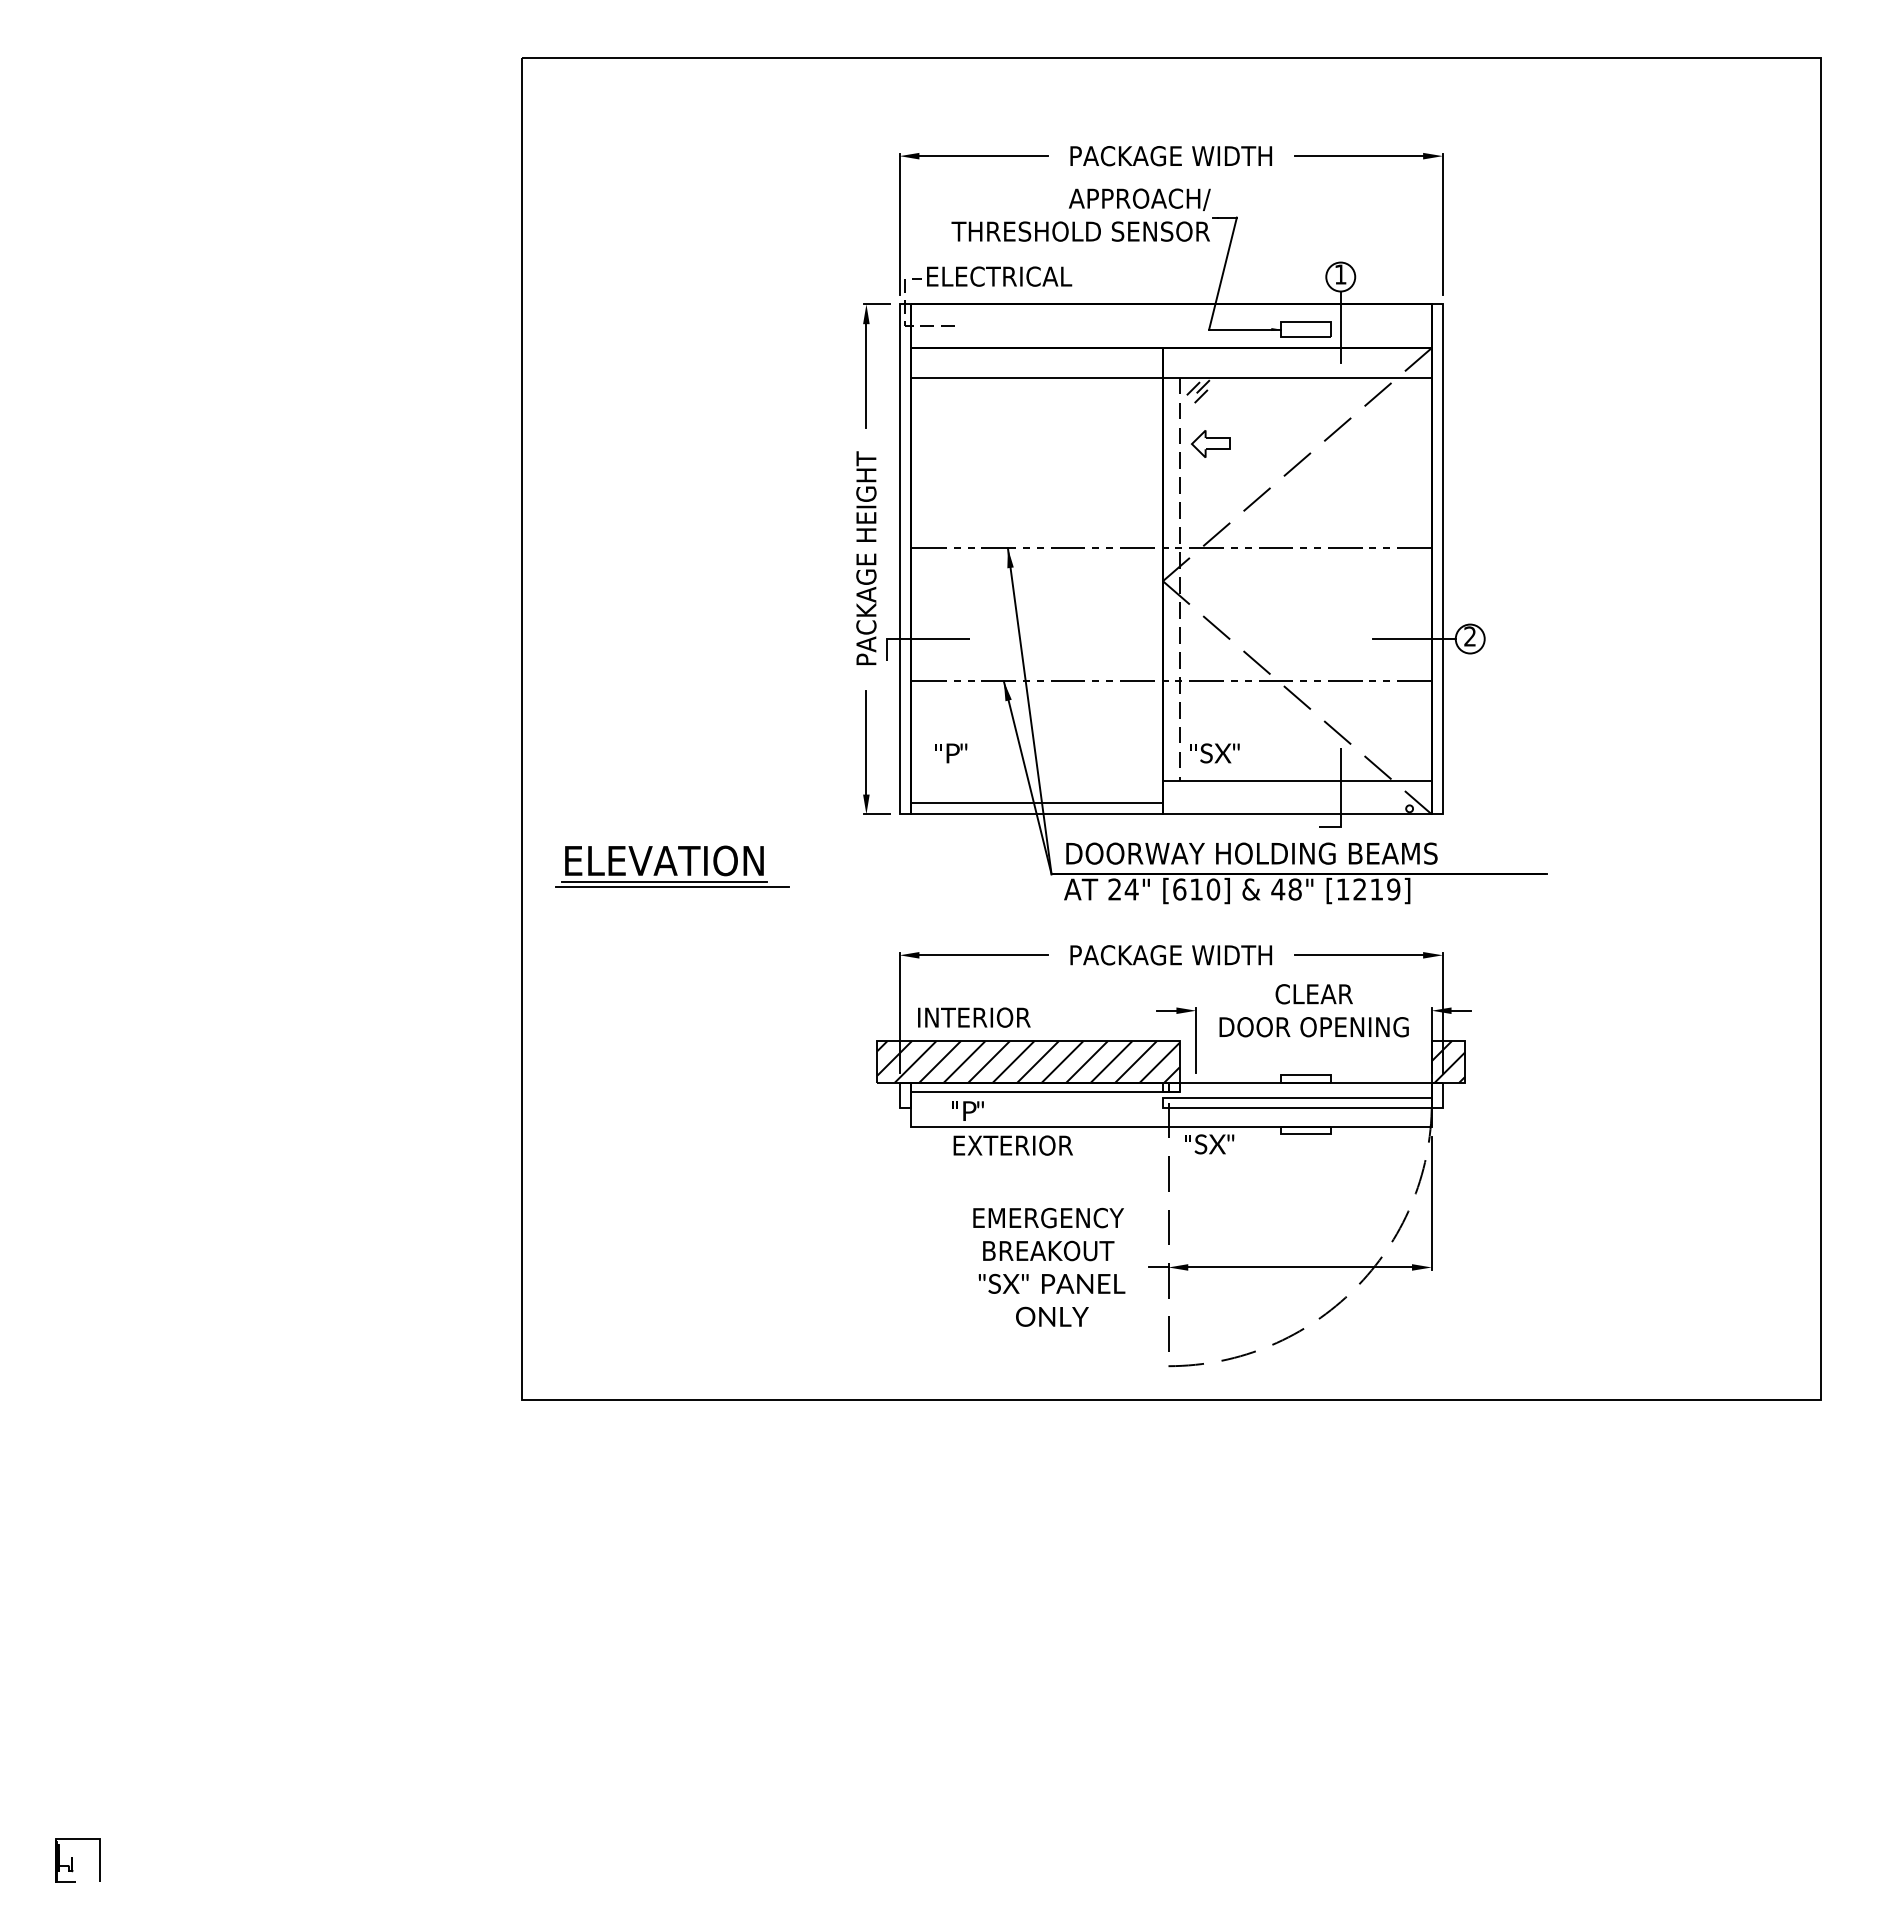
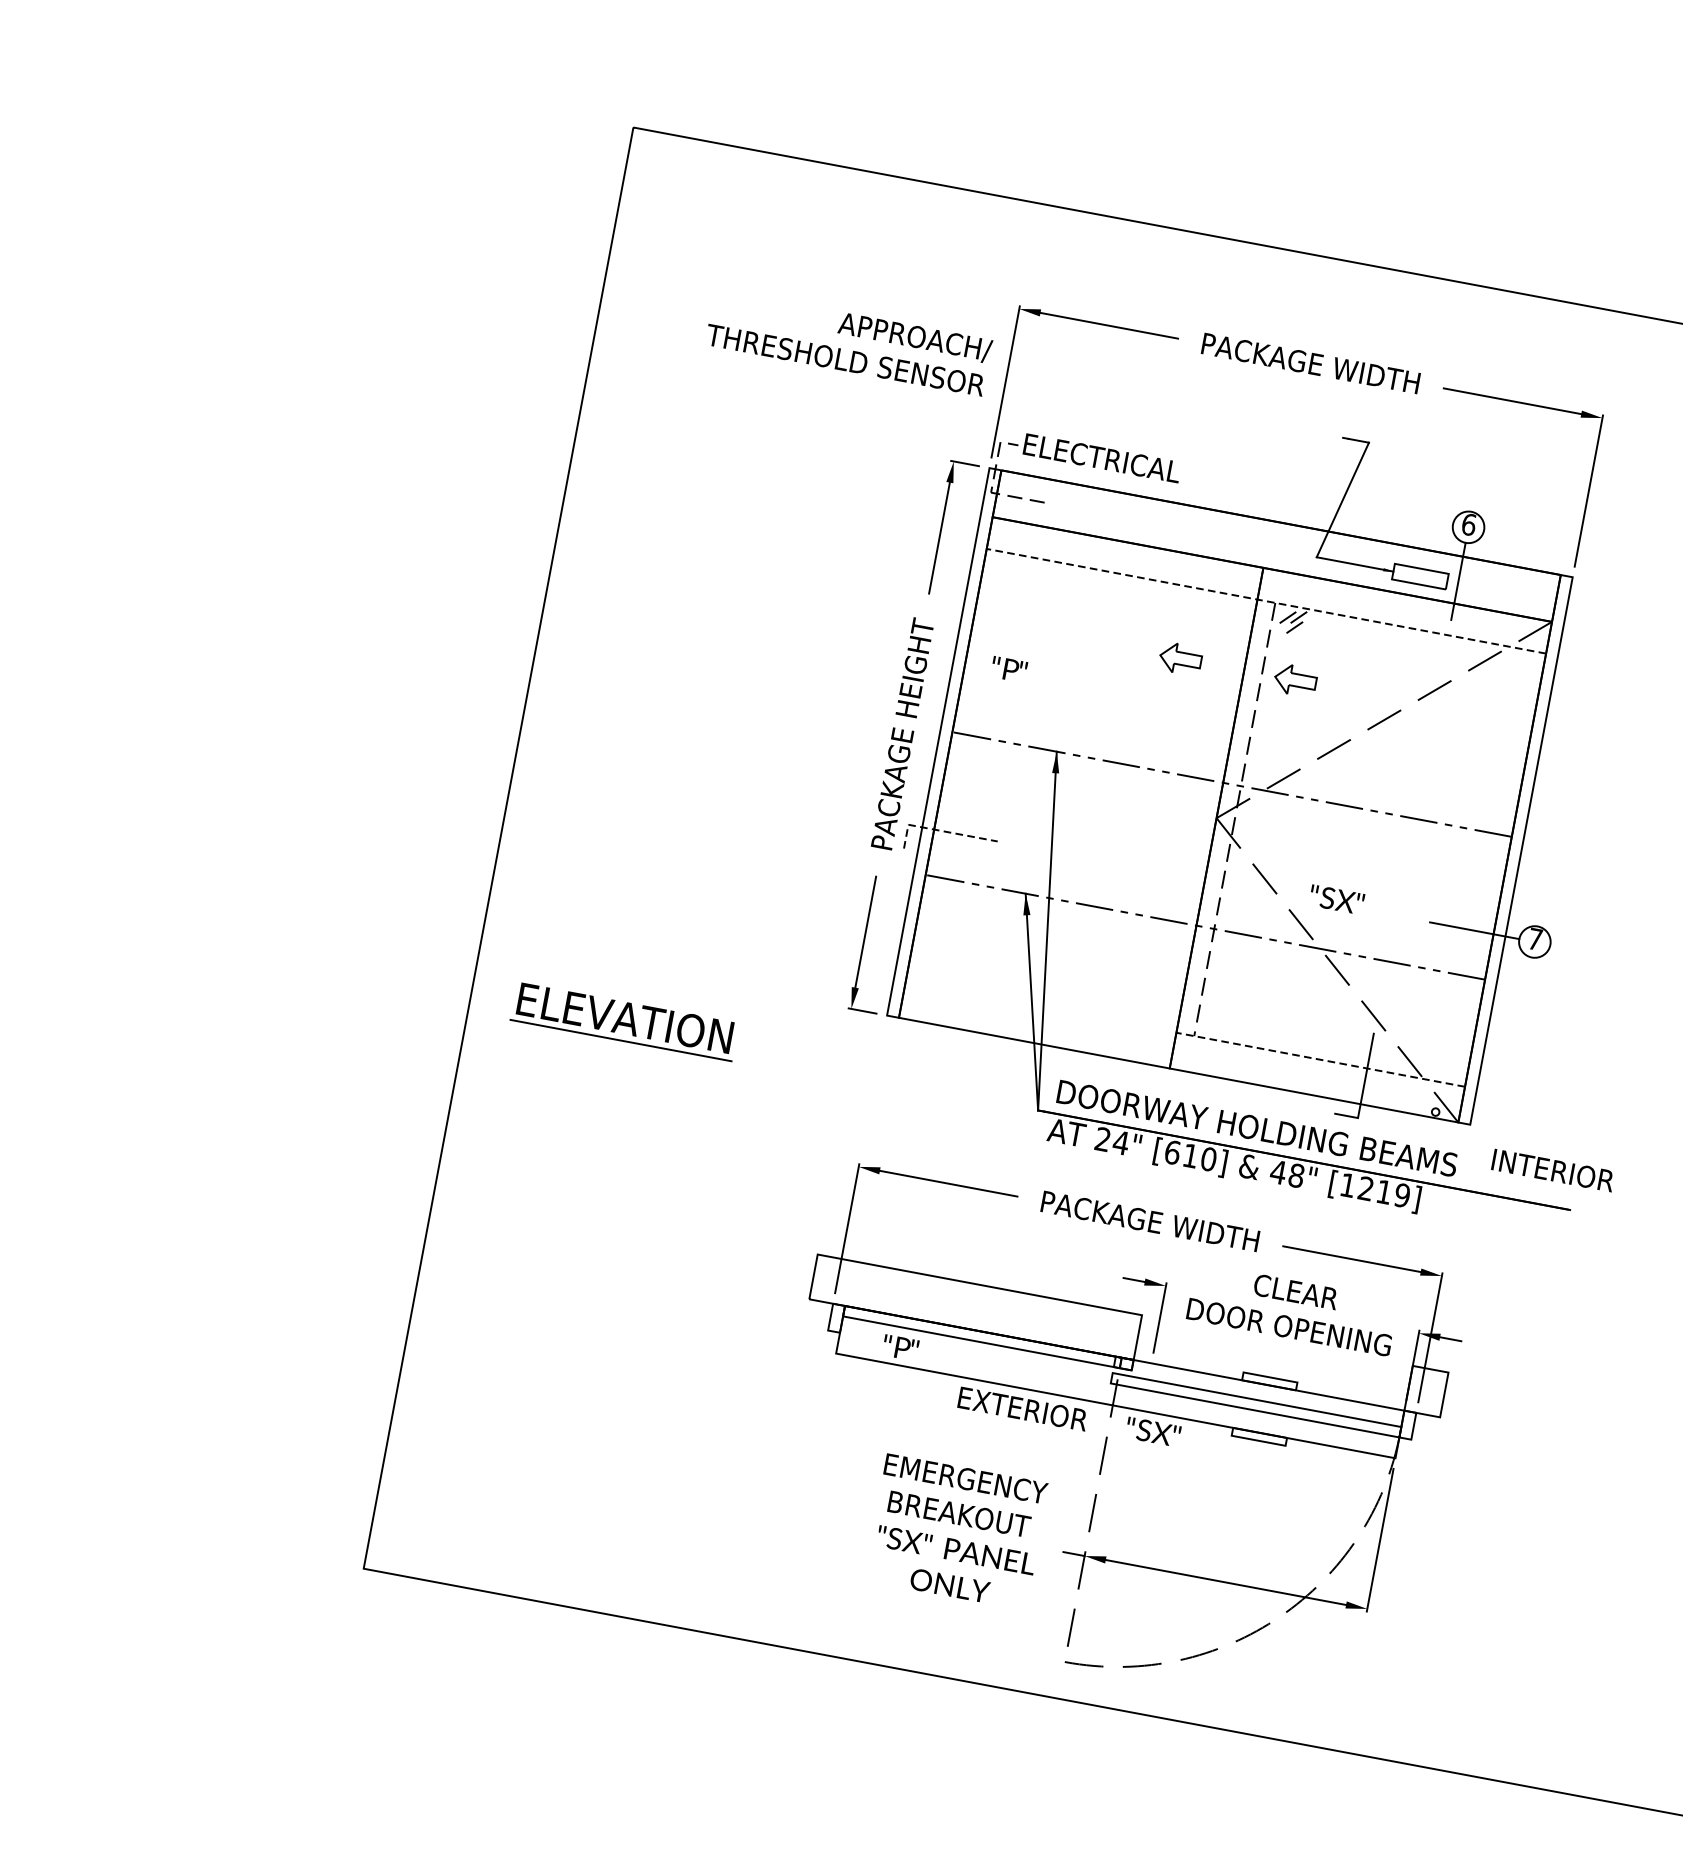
text: (1080, 214) -> (848, 341), moved
text: (1340, 274) -> (1468, 524), 1 -> 6
line: (1171, 377) -> (1266, 601), solid -> dashed
part: (1103, 443) -> (1180, 658), added
text: (1469, 636) -> (1534, 939), 2 -> 7
line: (916, 639) -> (940, 831), solid -> dashed
text: (951, 753) -> (1009, 669), moved
text: (1214, 753) -> (1336, 899), moved
line: (1296, 781) -> (1319, 1060), solid -> dashed
line: (1036, 803) -> (1036, 1031), removed
line: (671, 887) -> (627, 1048), removed
text: (974, 1017) -> (1553, 1170), moved
hatch: (1028, 1061) -> (975, 1306), removed
hatch: (1448, 1061) -> (1426, 1391), removed
text: (1012, 1145) -> (1022, 1408), moved

